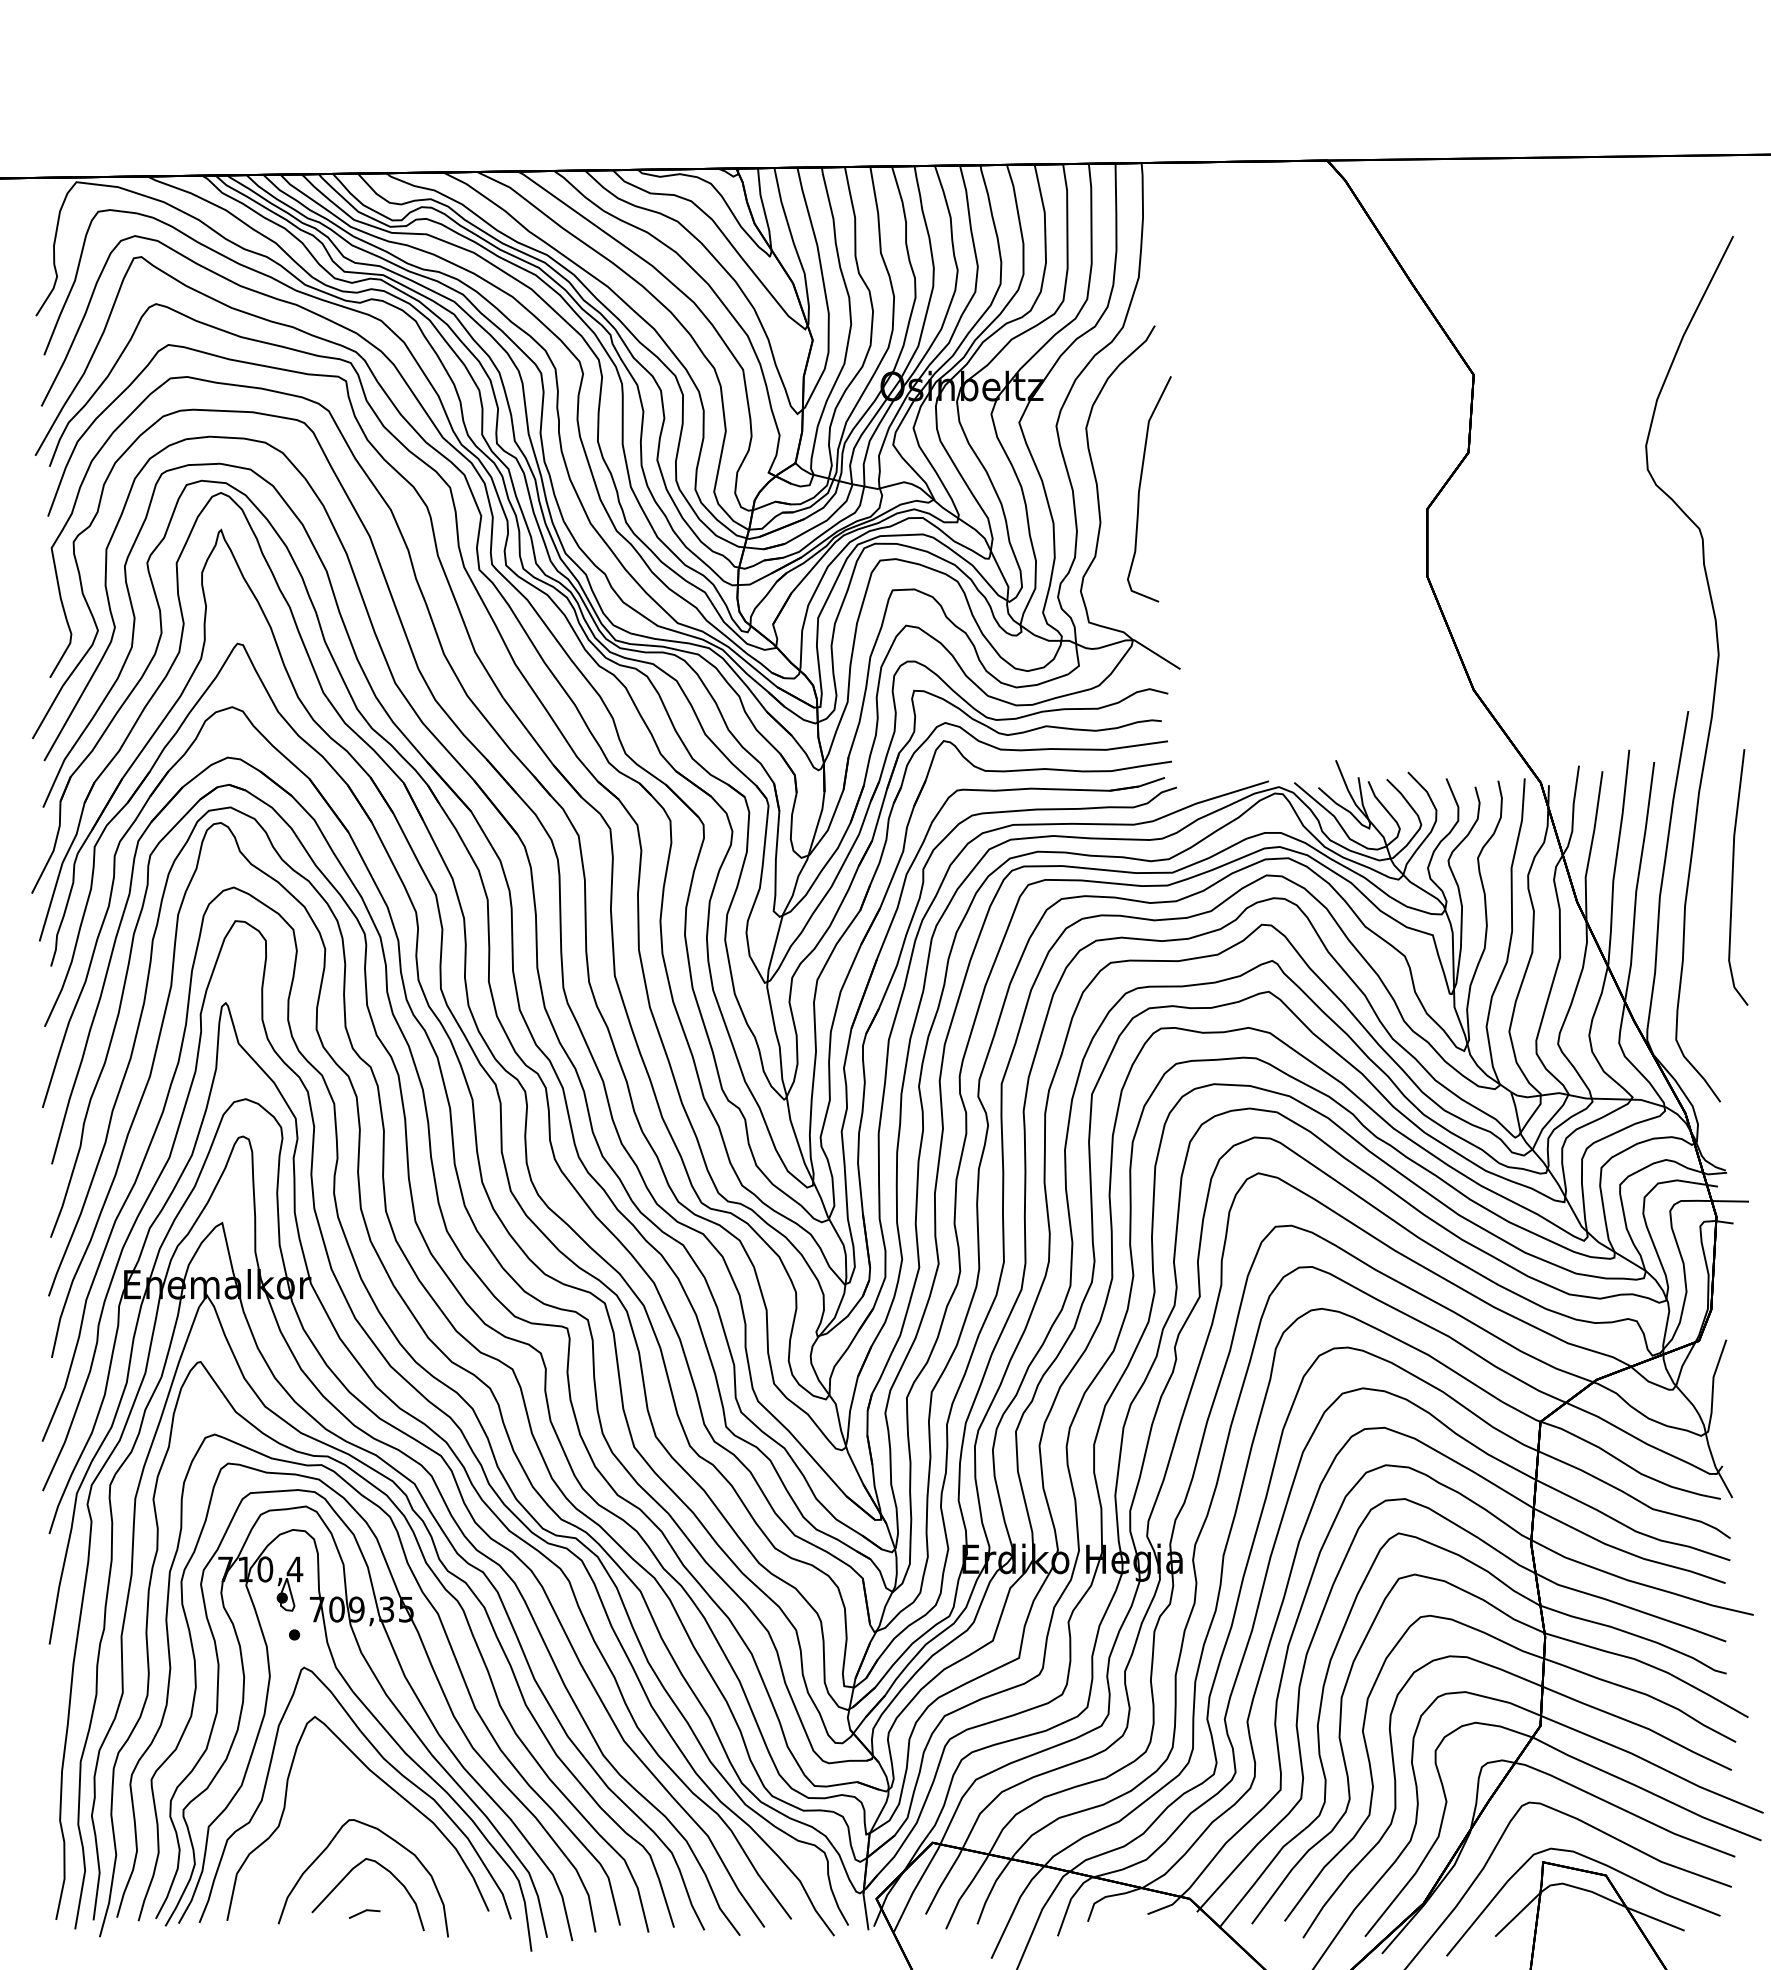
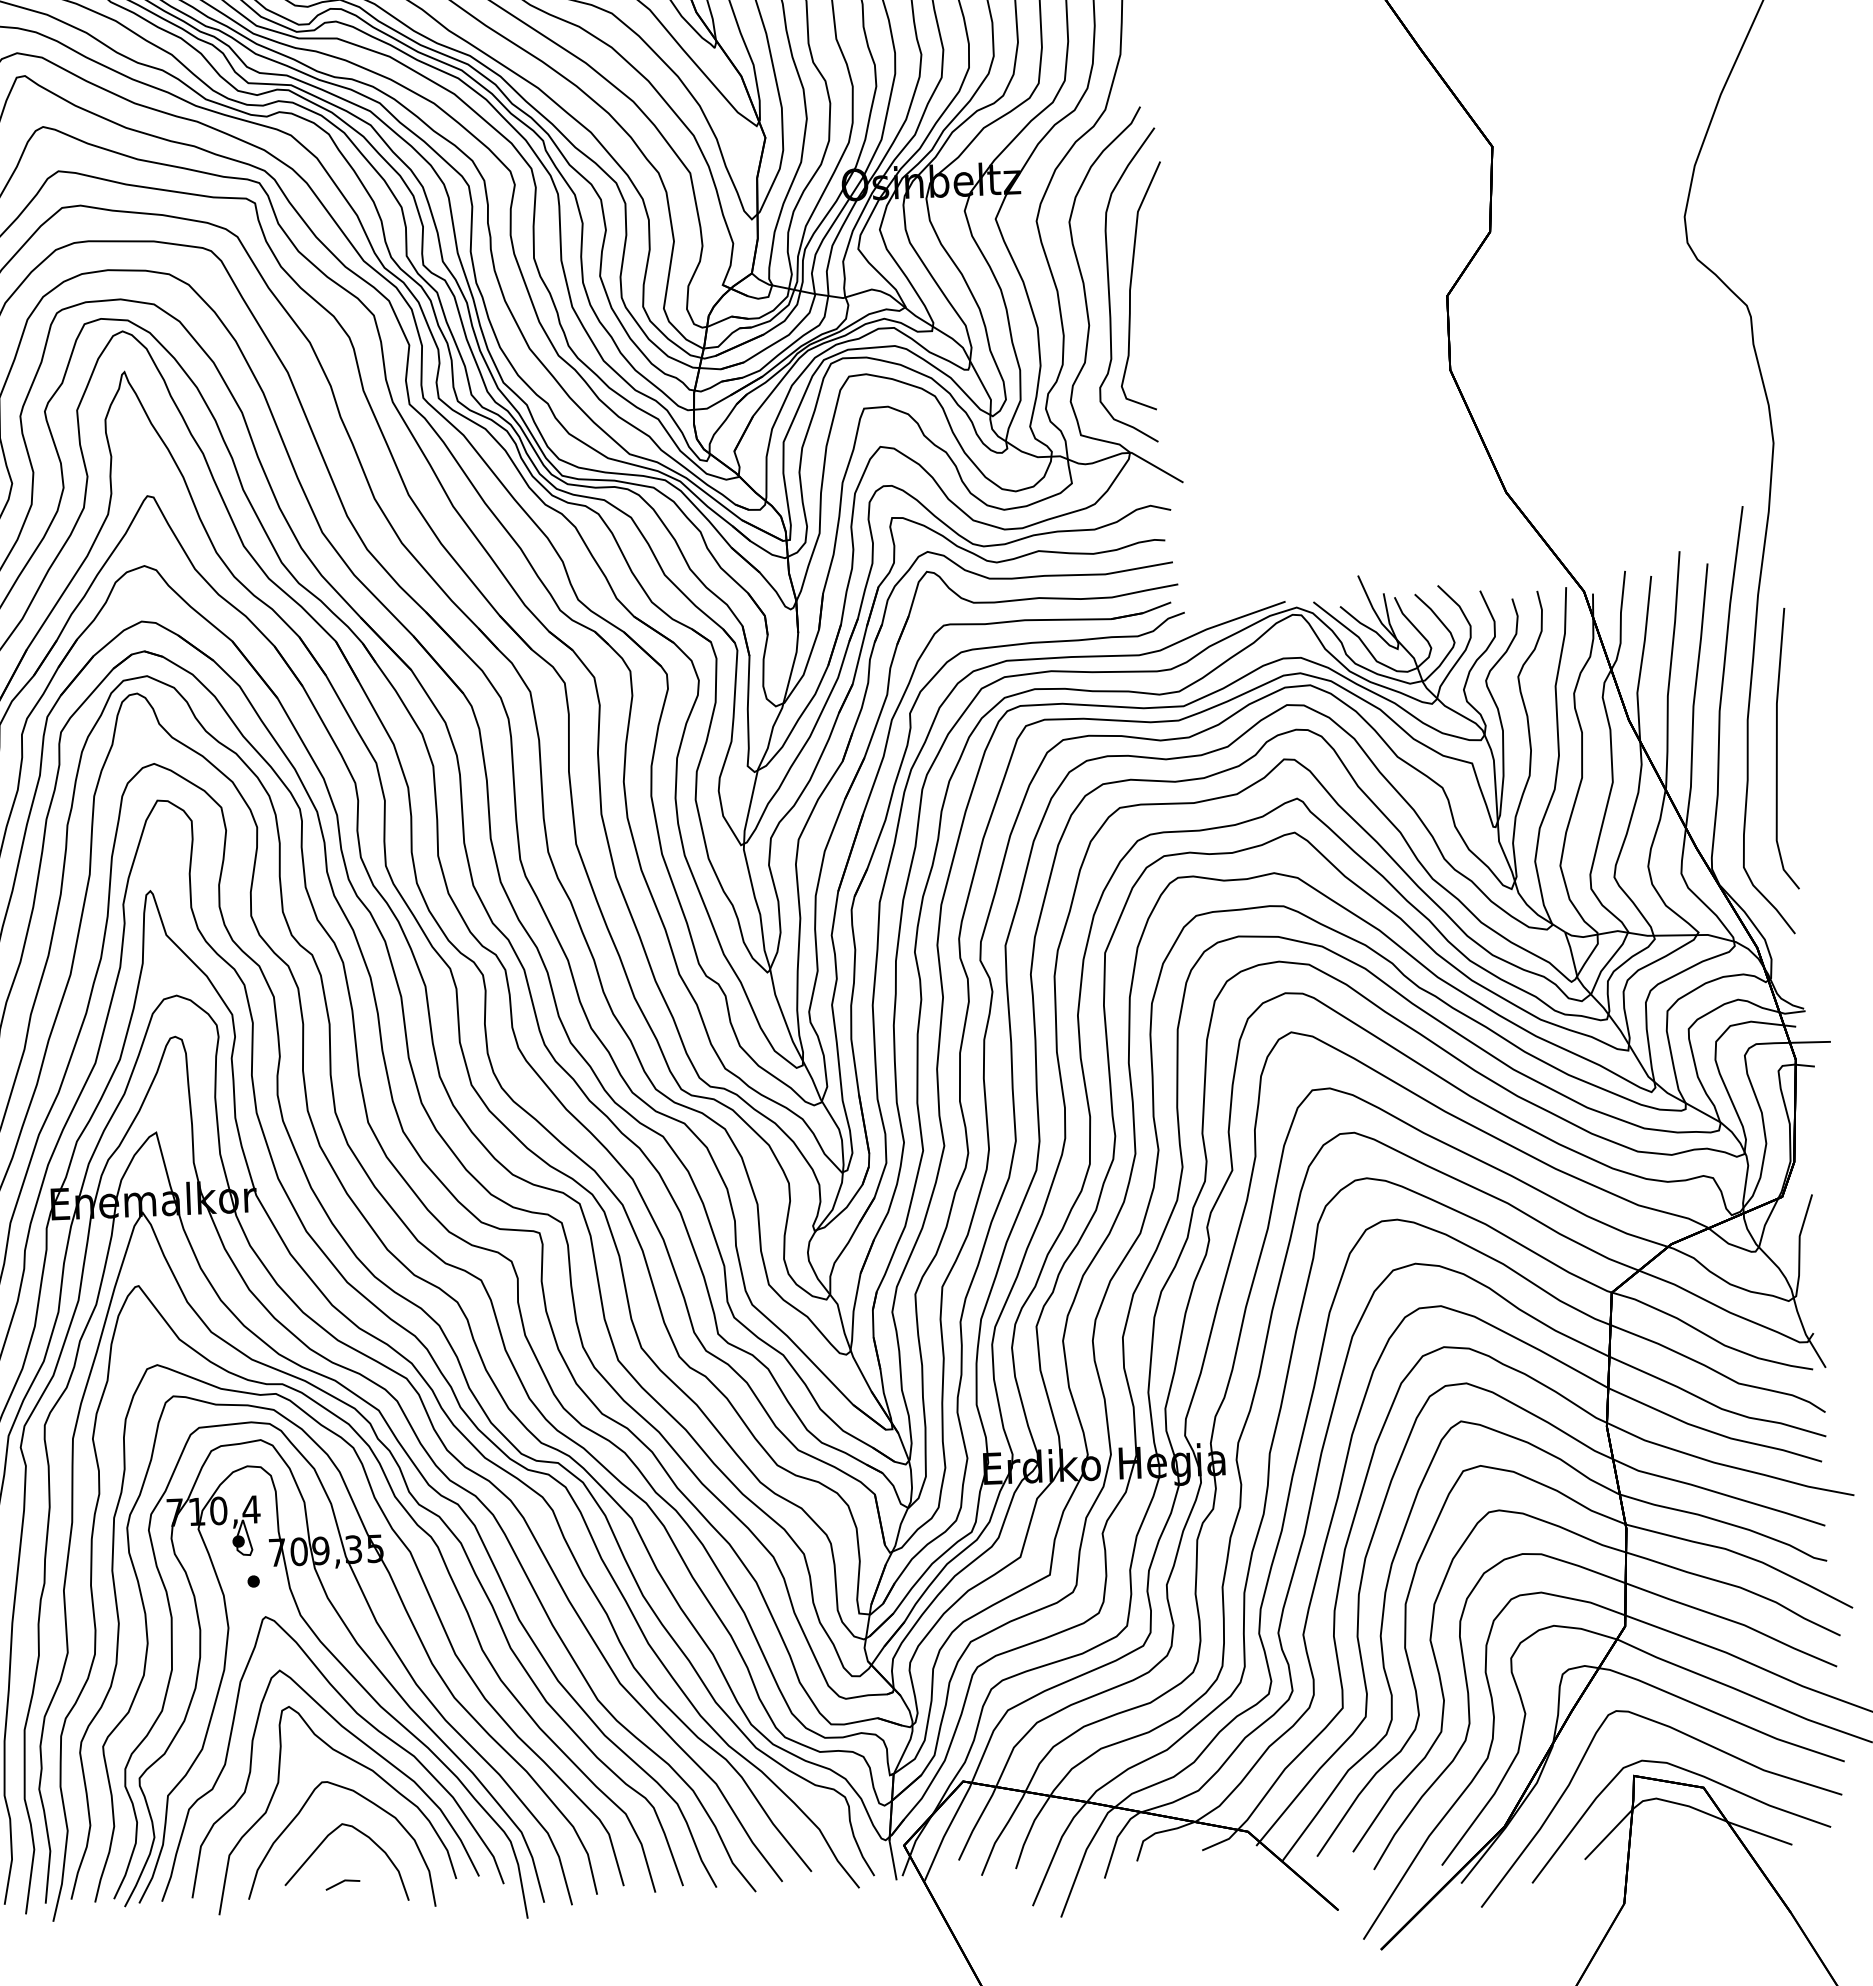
curve: (1120, 488) -> (1109, 286), added
curve: (1733, 877) -> (1777, 749), moved
curve: (383, 1805) -> (358, 1764), added

